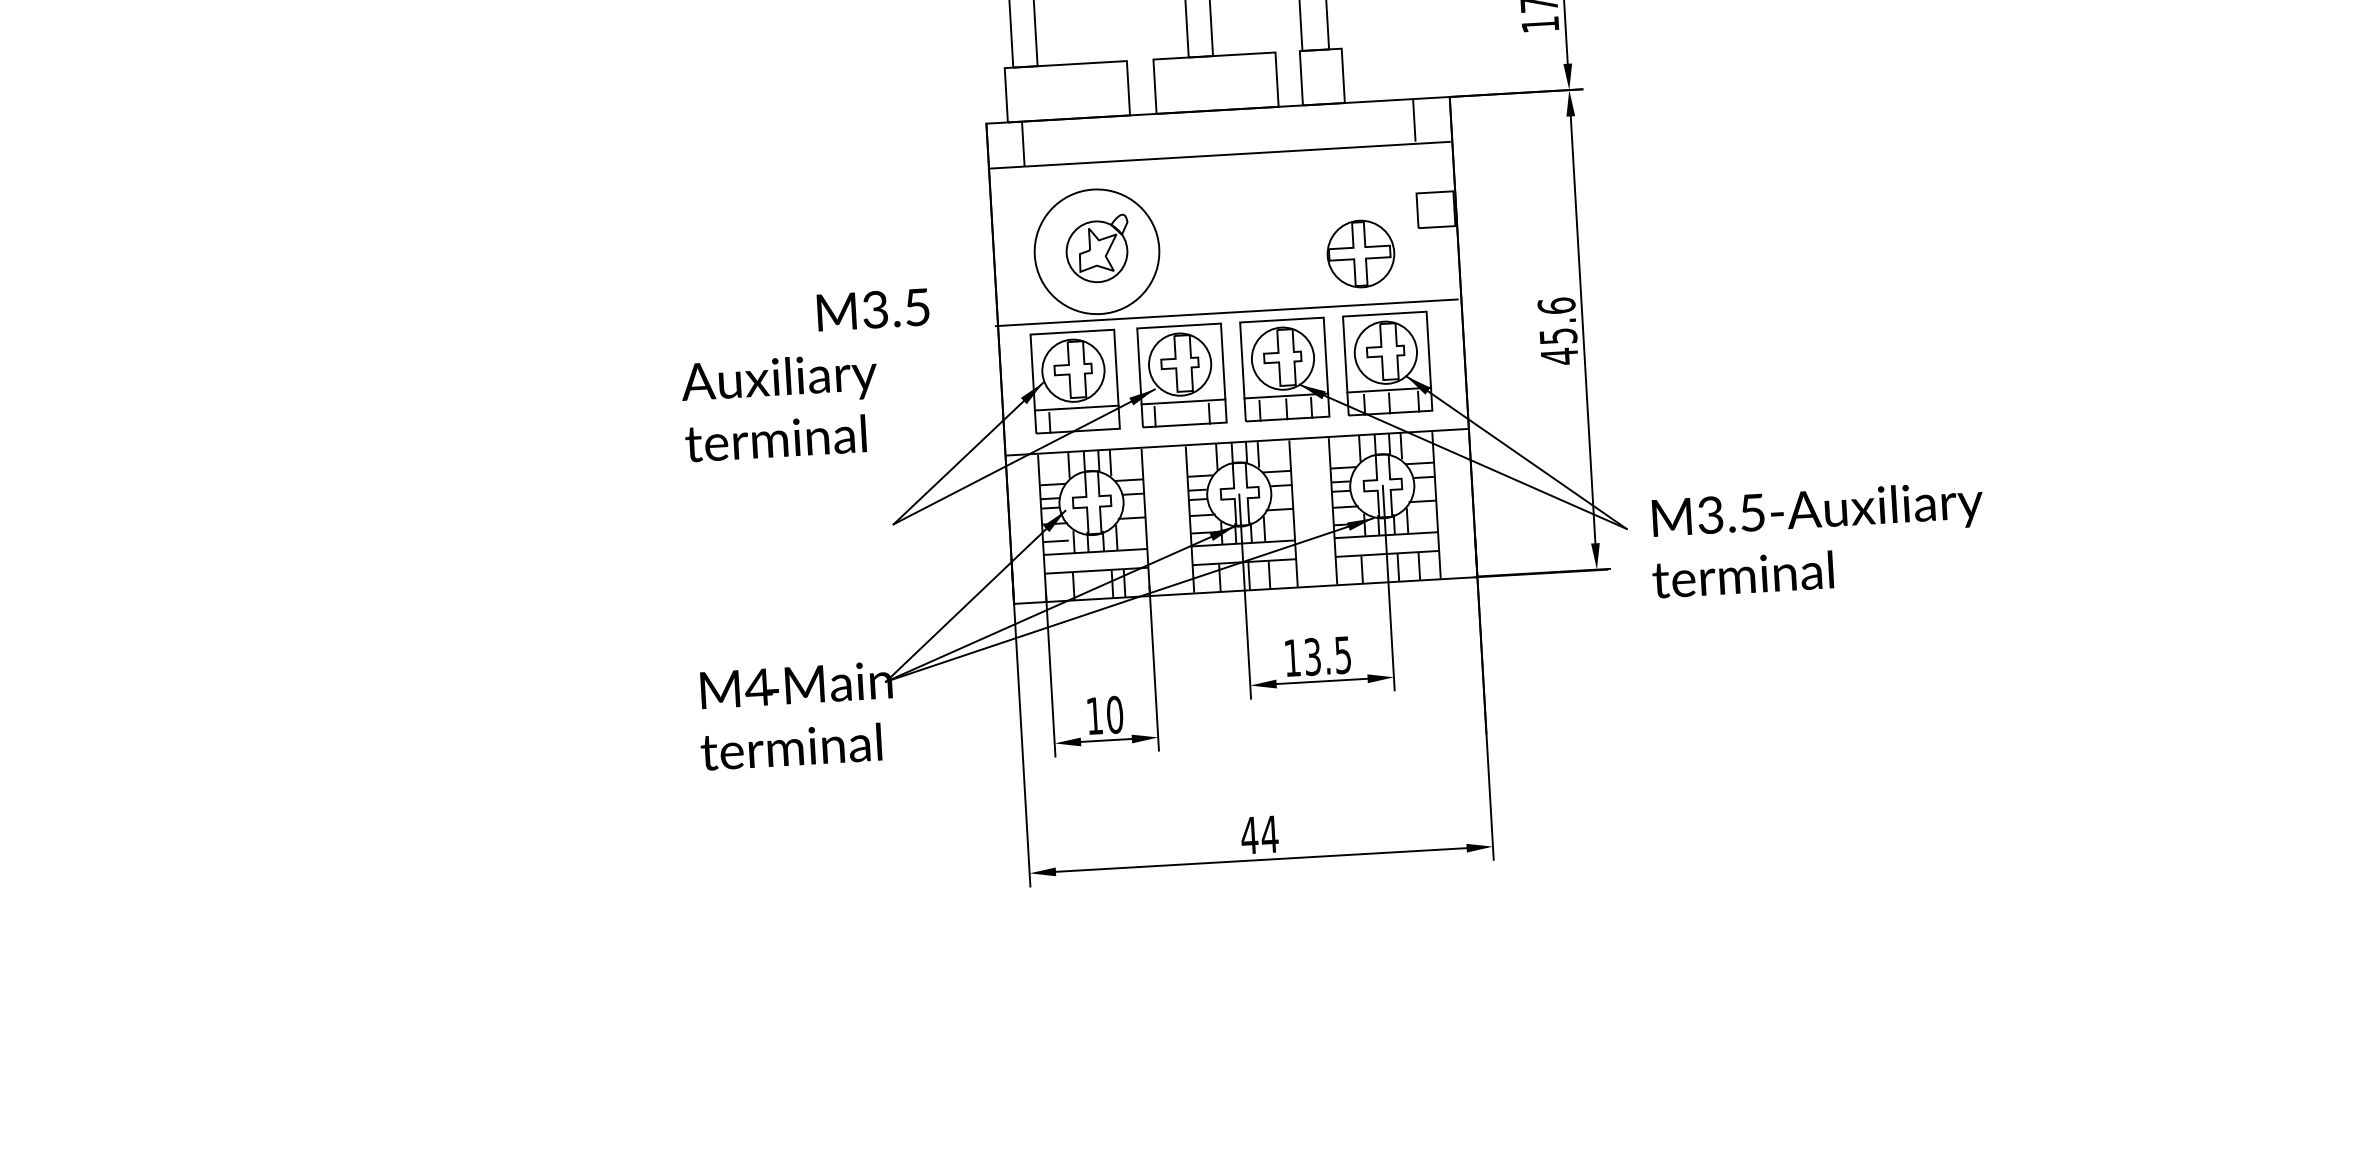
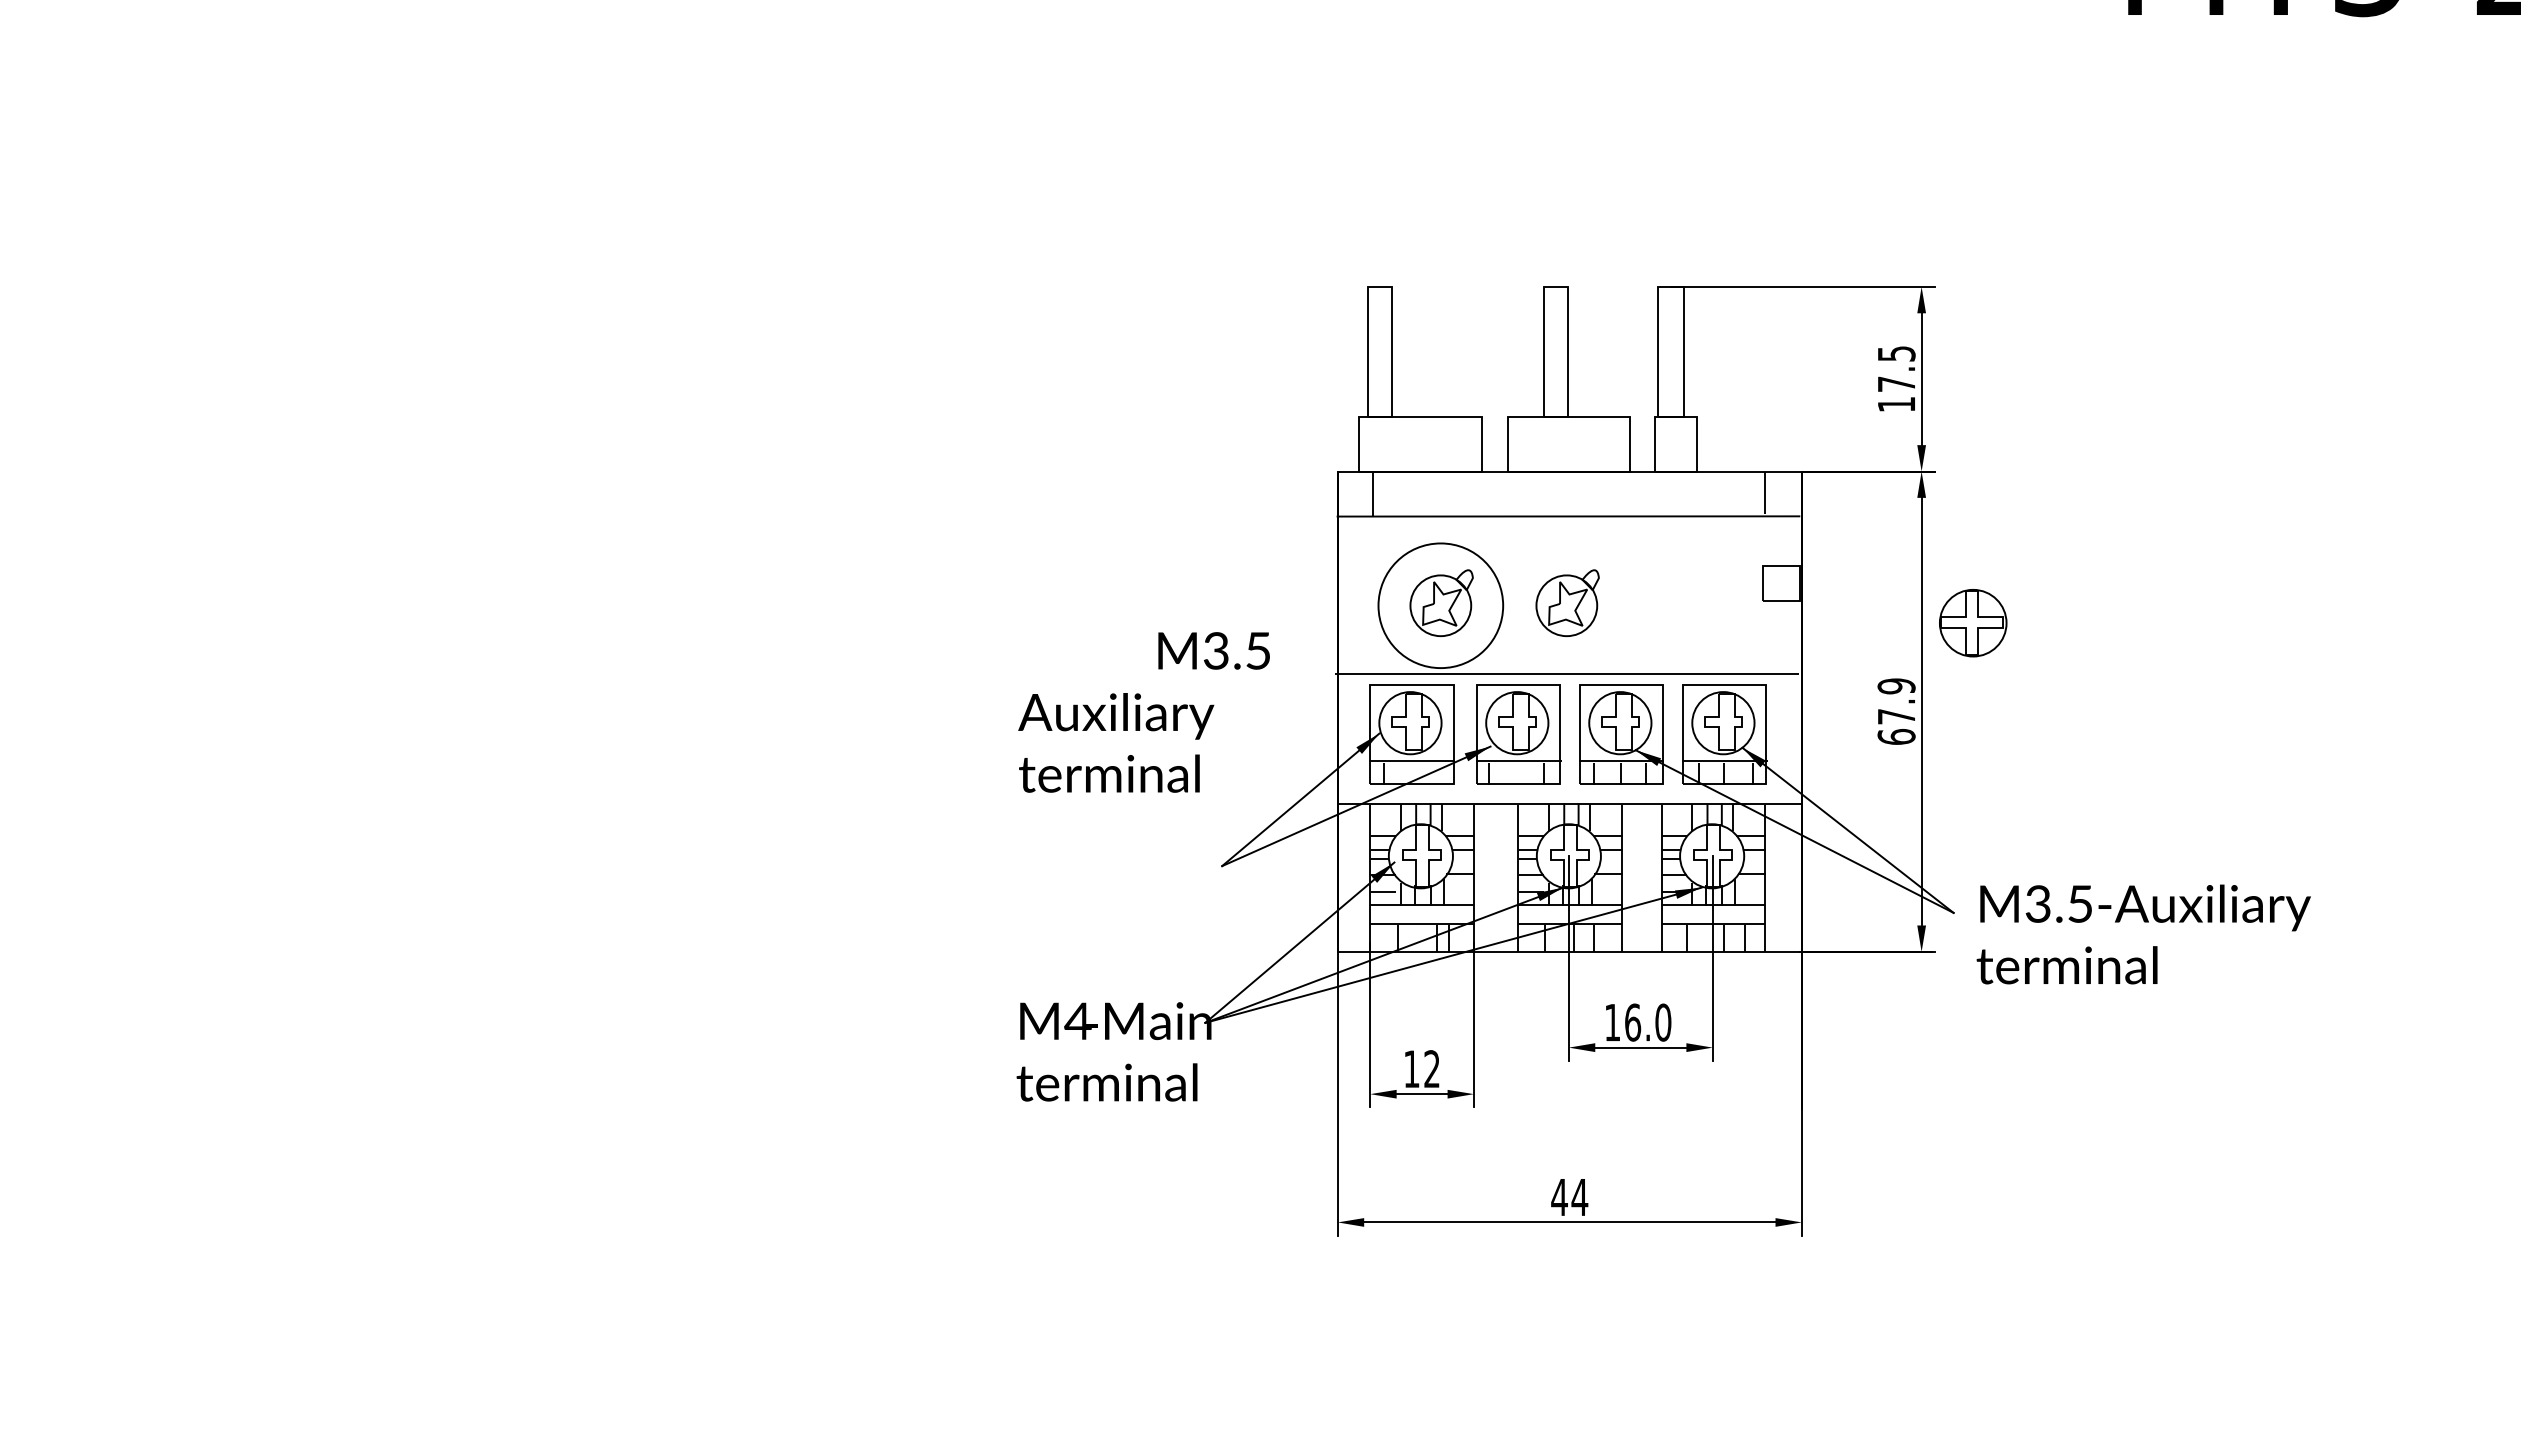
part: (1223, 241) -> (1567, 602), added
part: (1361, 254) -> (1973, 623), moved
text: (1558, 331) -> (1896, 711), 45.6 -> 67.9
text: (1328, 655) -> (1648, 1022), 13.5 -> 16.0
text: (1115, 715) -> (1432, 1069), 10 -> 12

